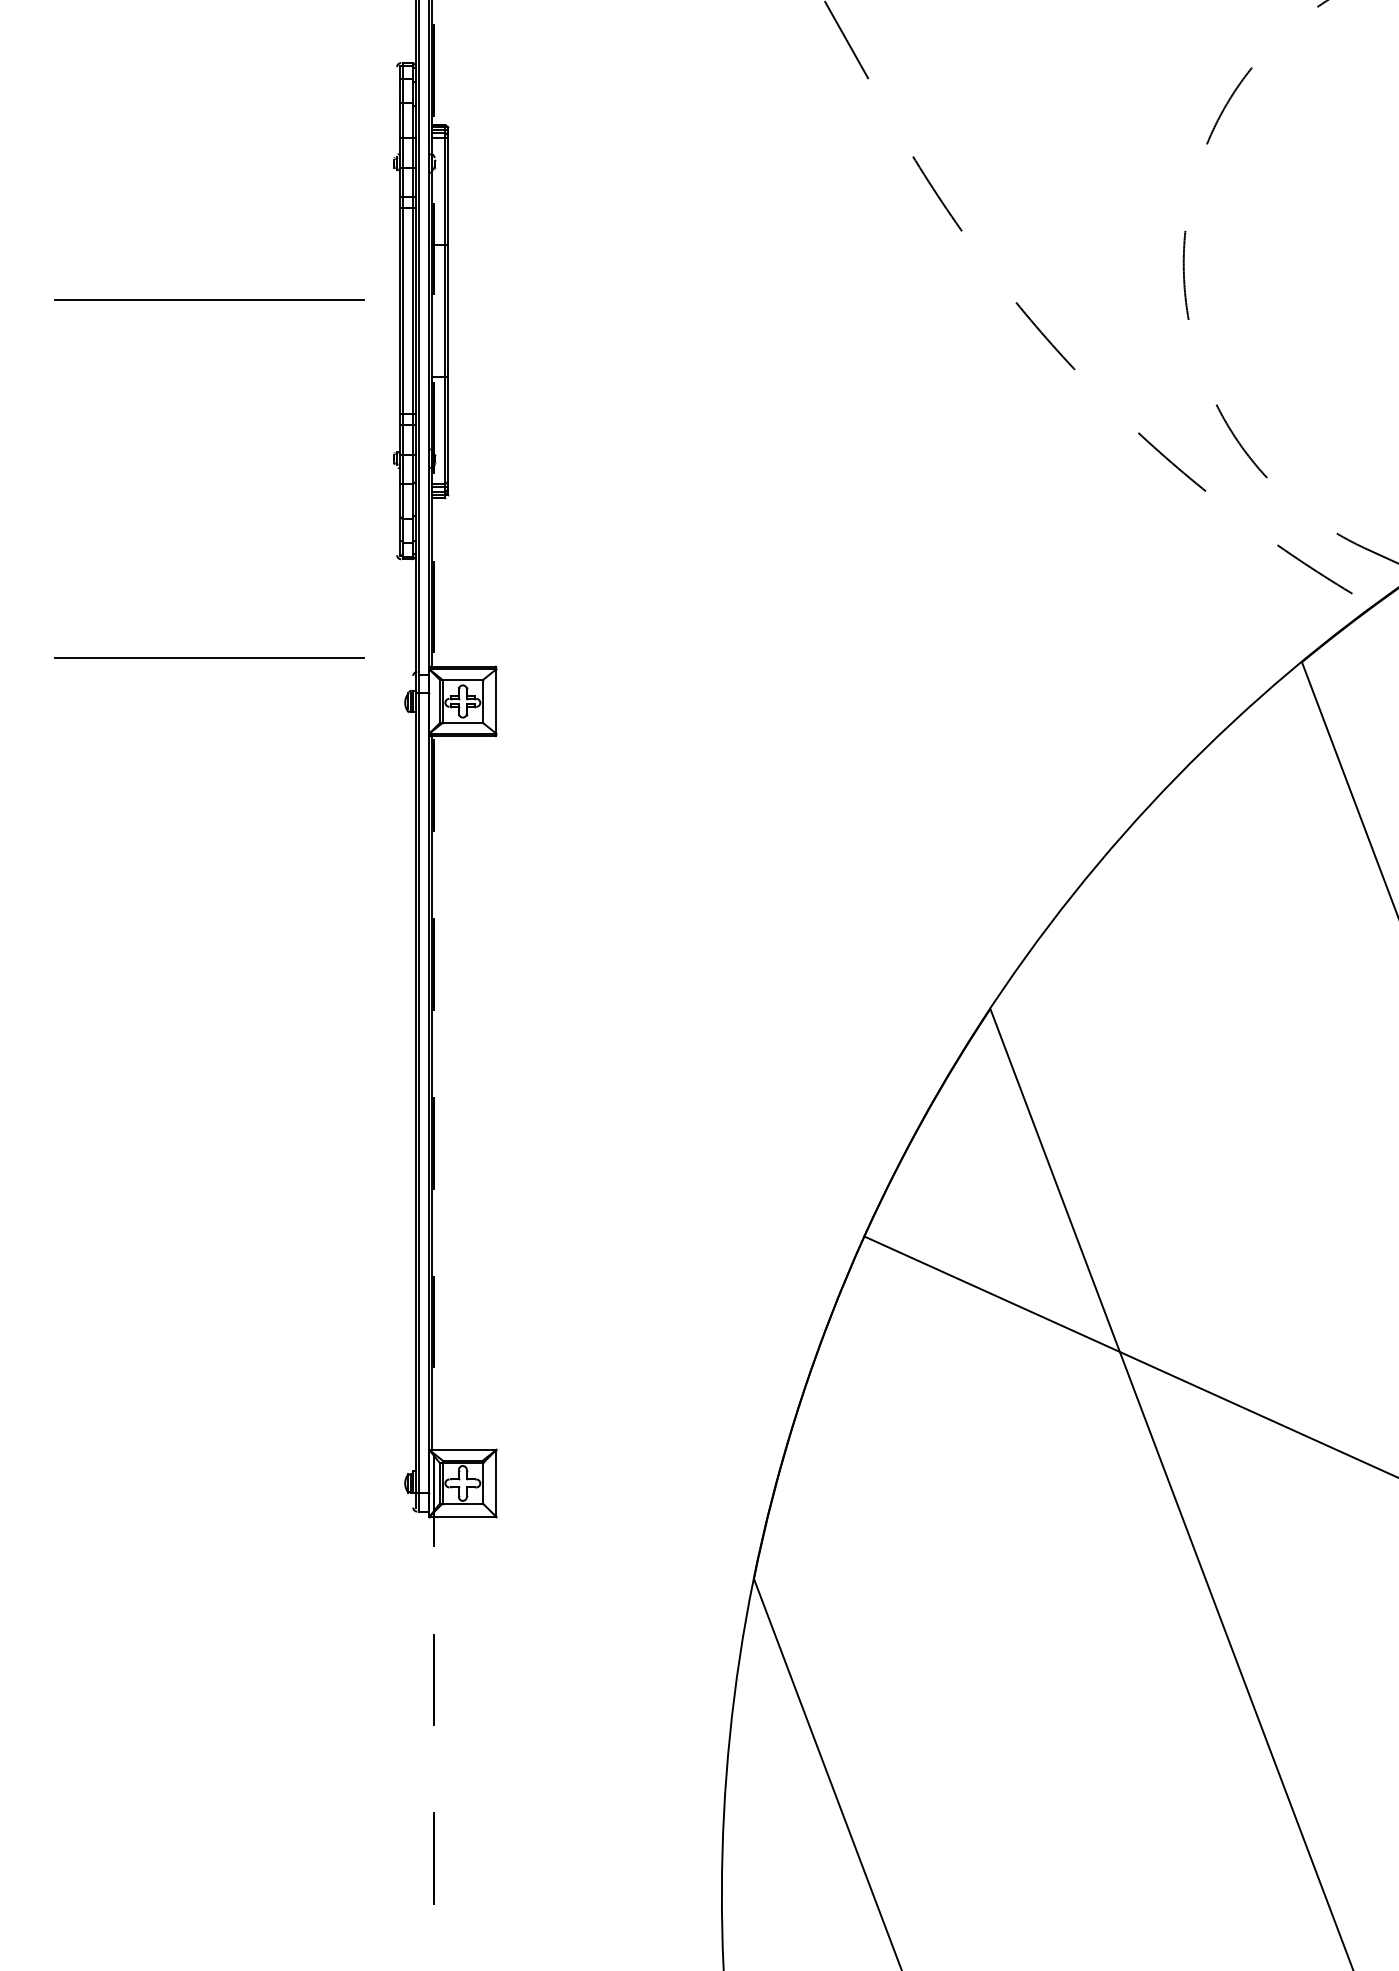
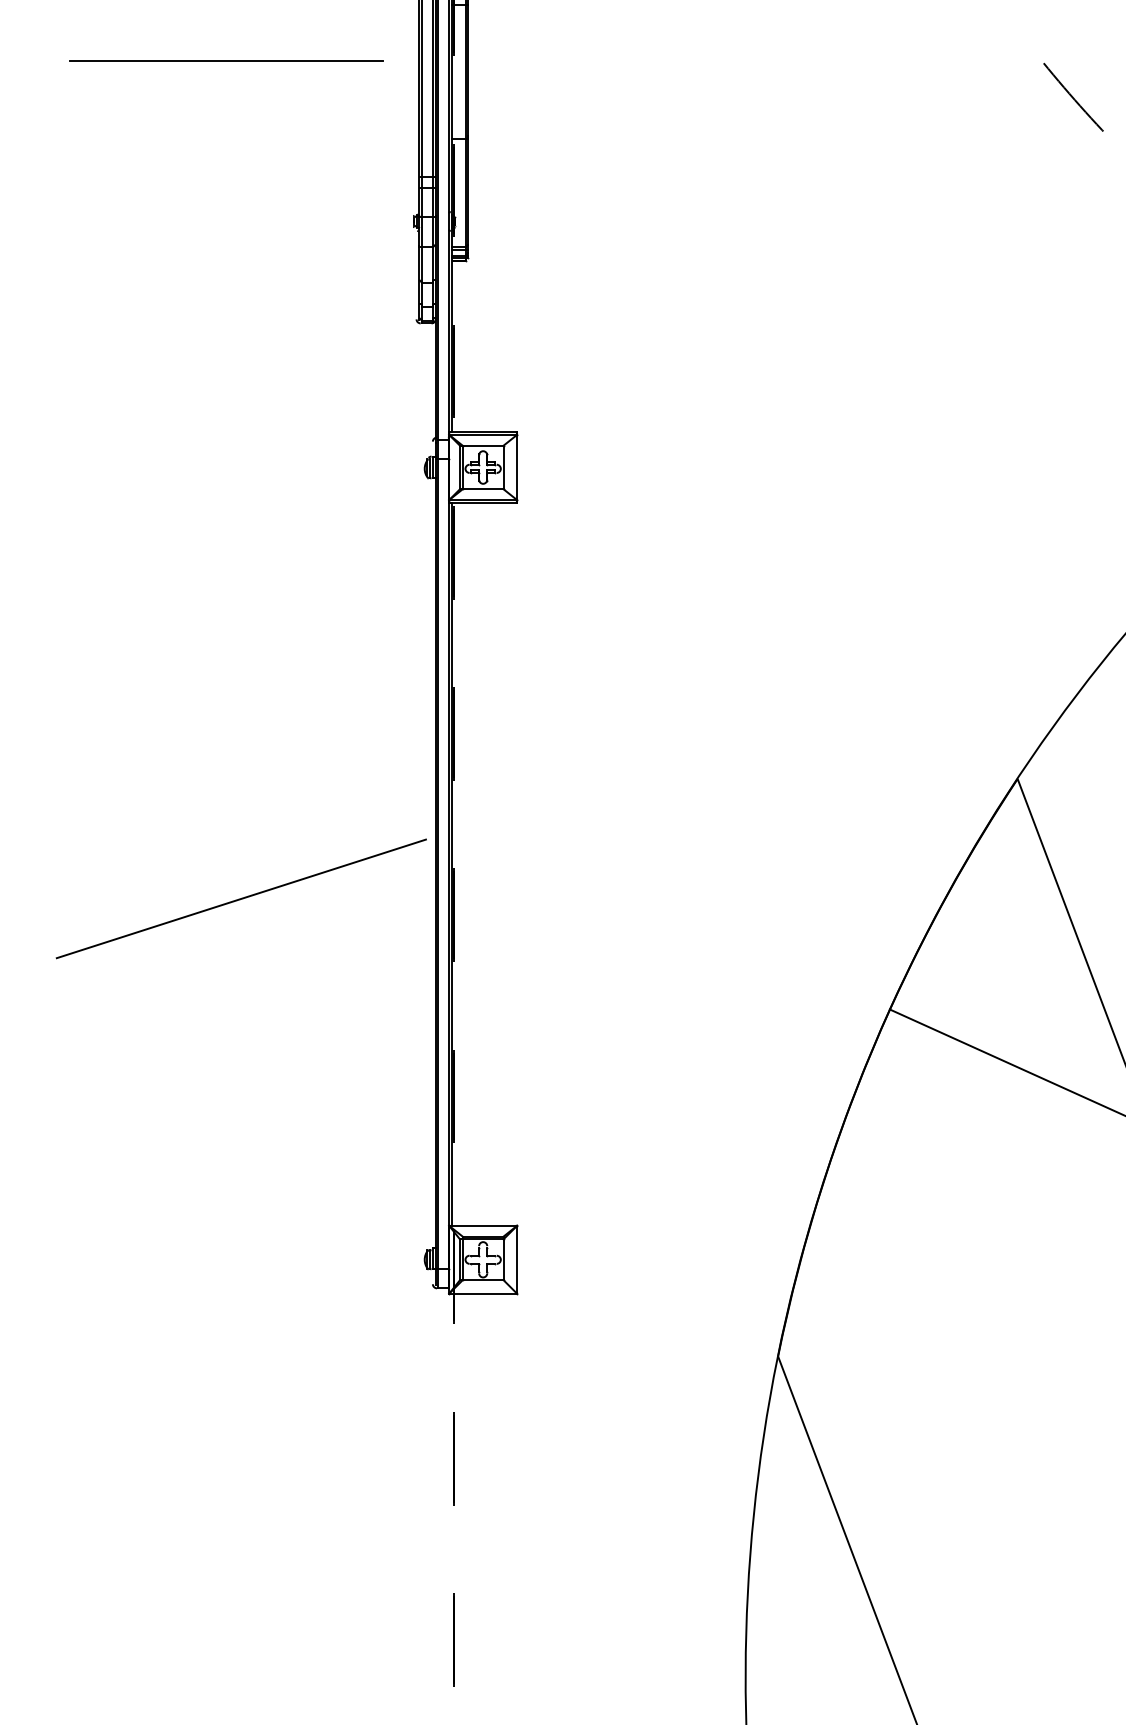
line: (209, 657) -> (226, 422), removed
line: (224, 1126) -> (241, 898), added

